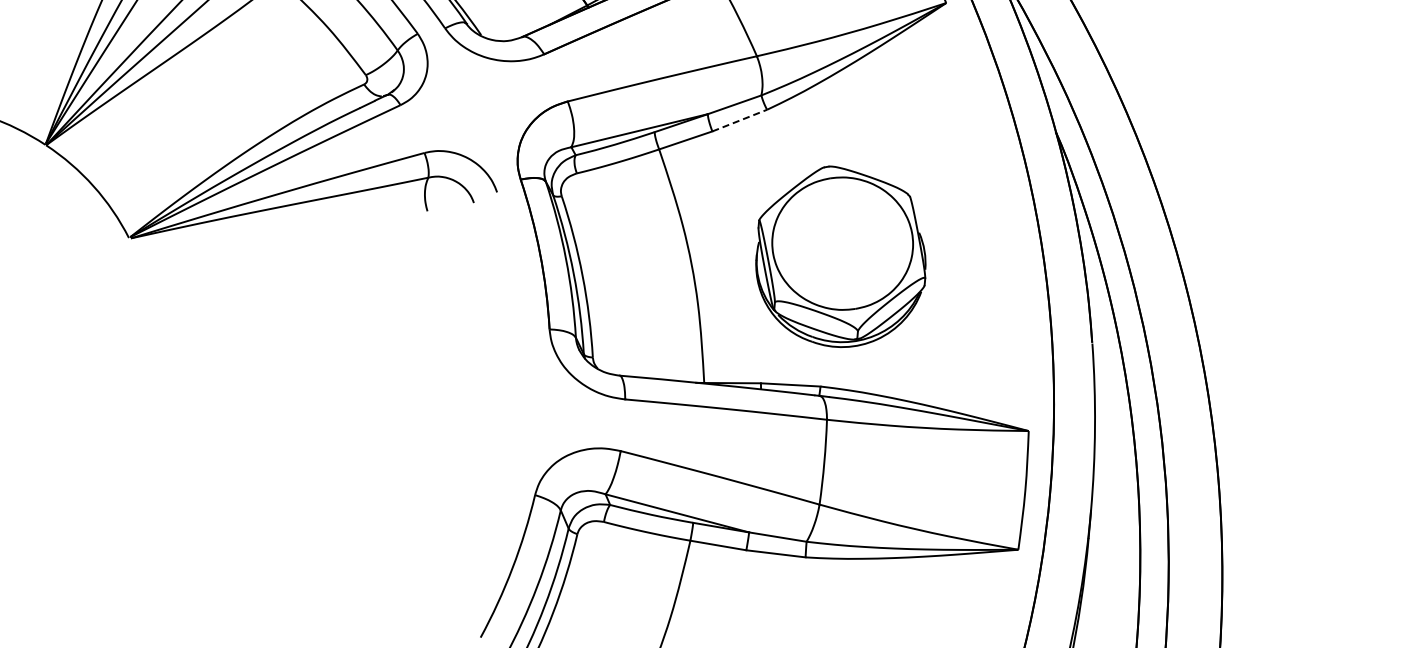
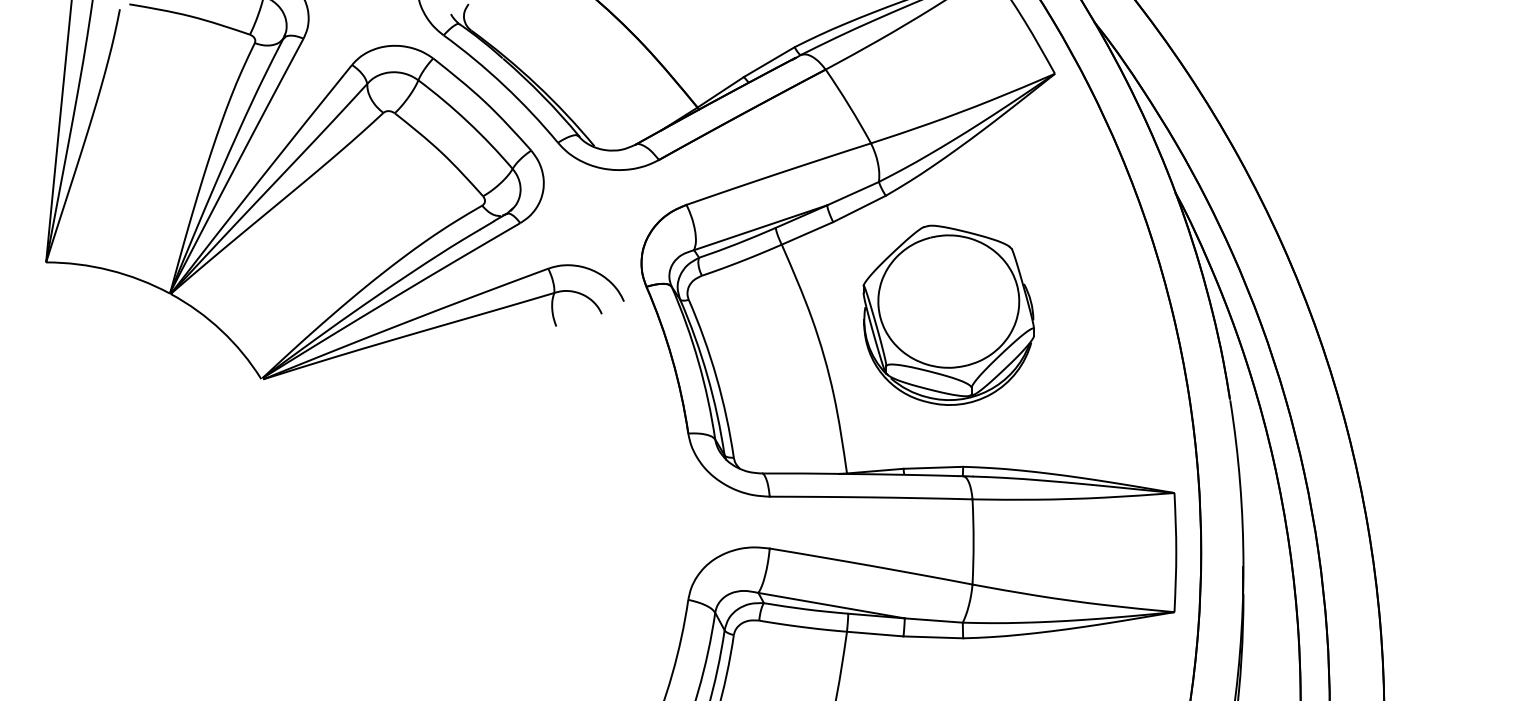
line: (739, 120) -> (859, 208), dashed -> solid
part: (841, 256) -> (948, 314), moved

